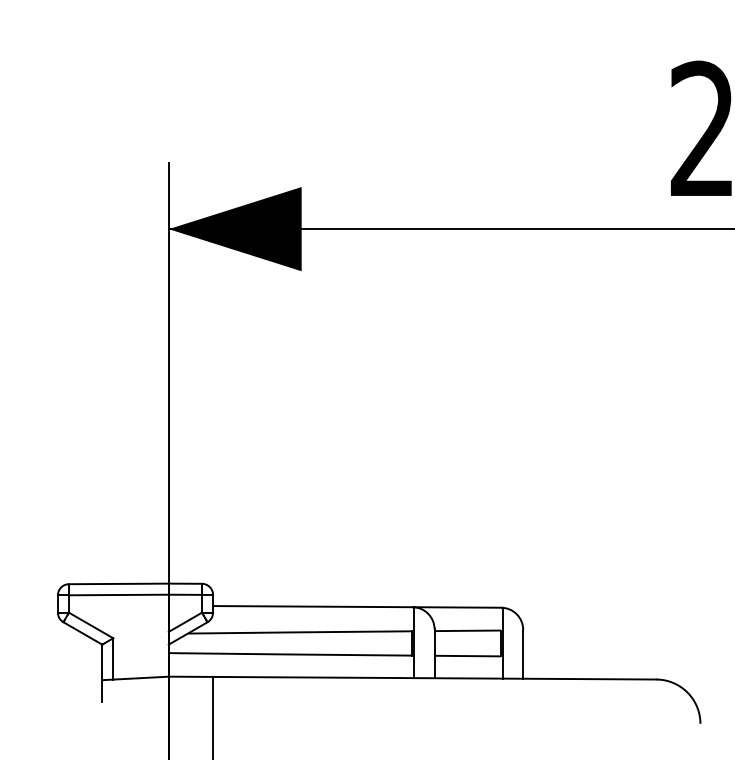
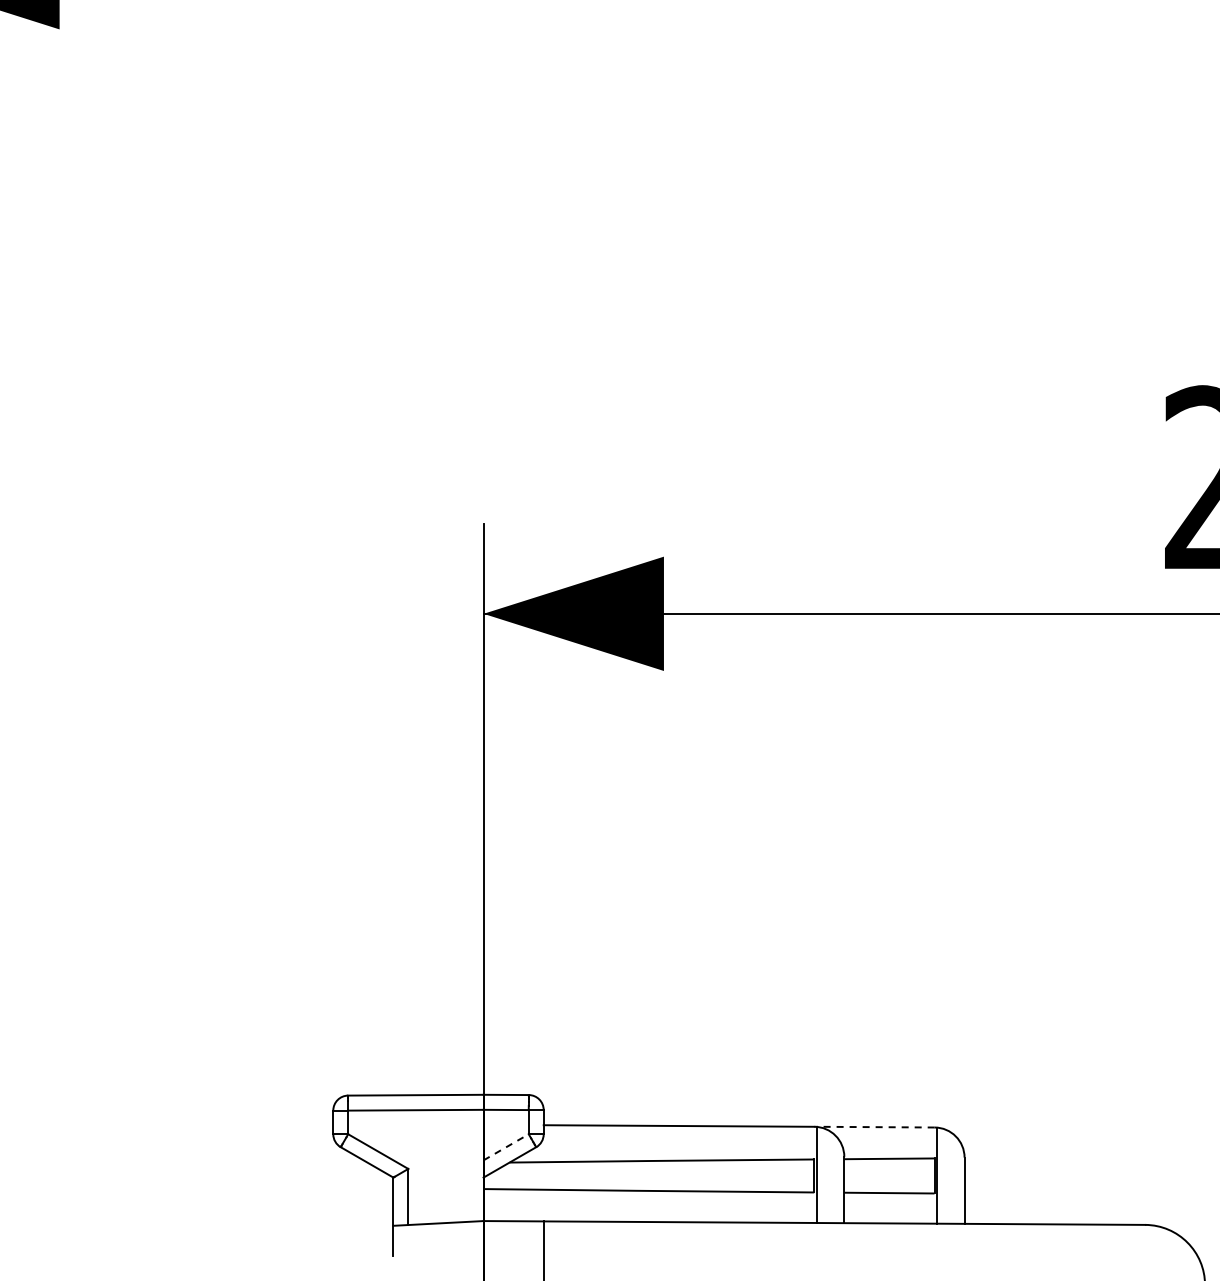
line: (457, 607) -> (875, 1127), solid -> dashed
line: (185, 622) -> (506, 1147), solid -> dashed

